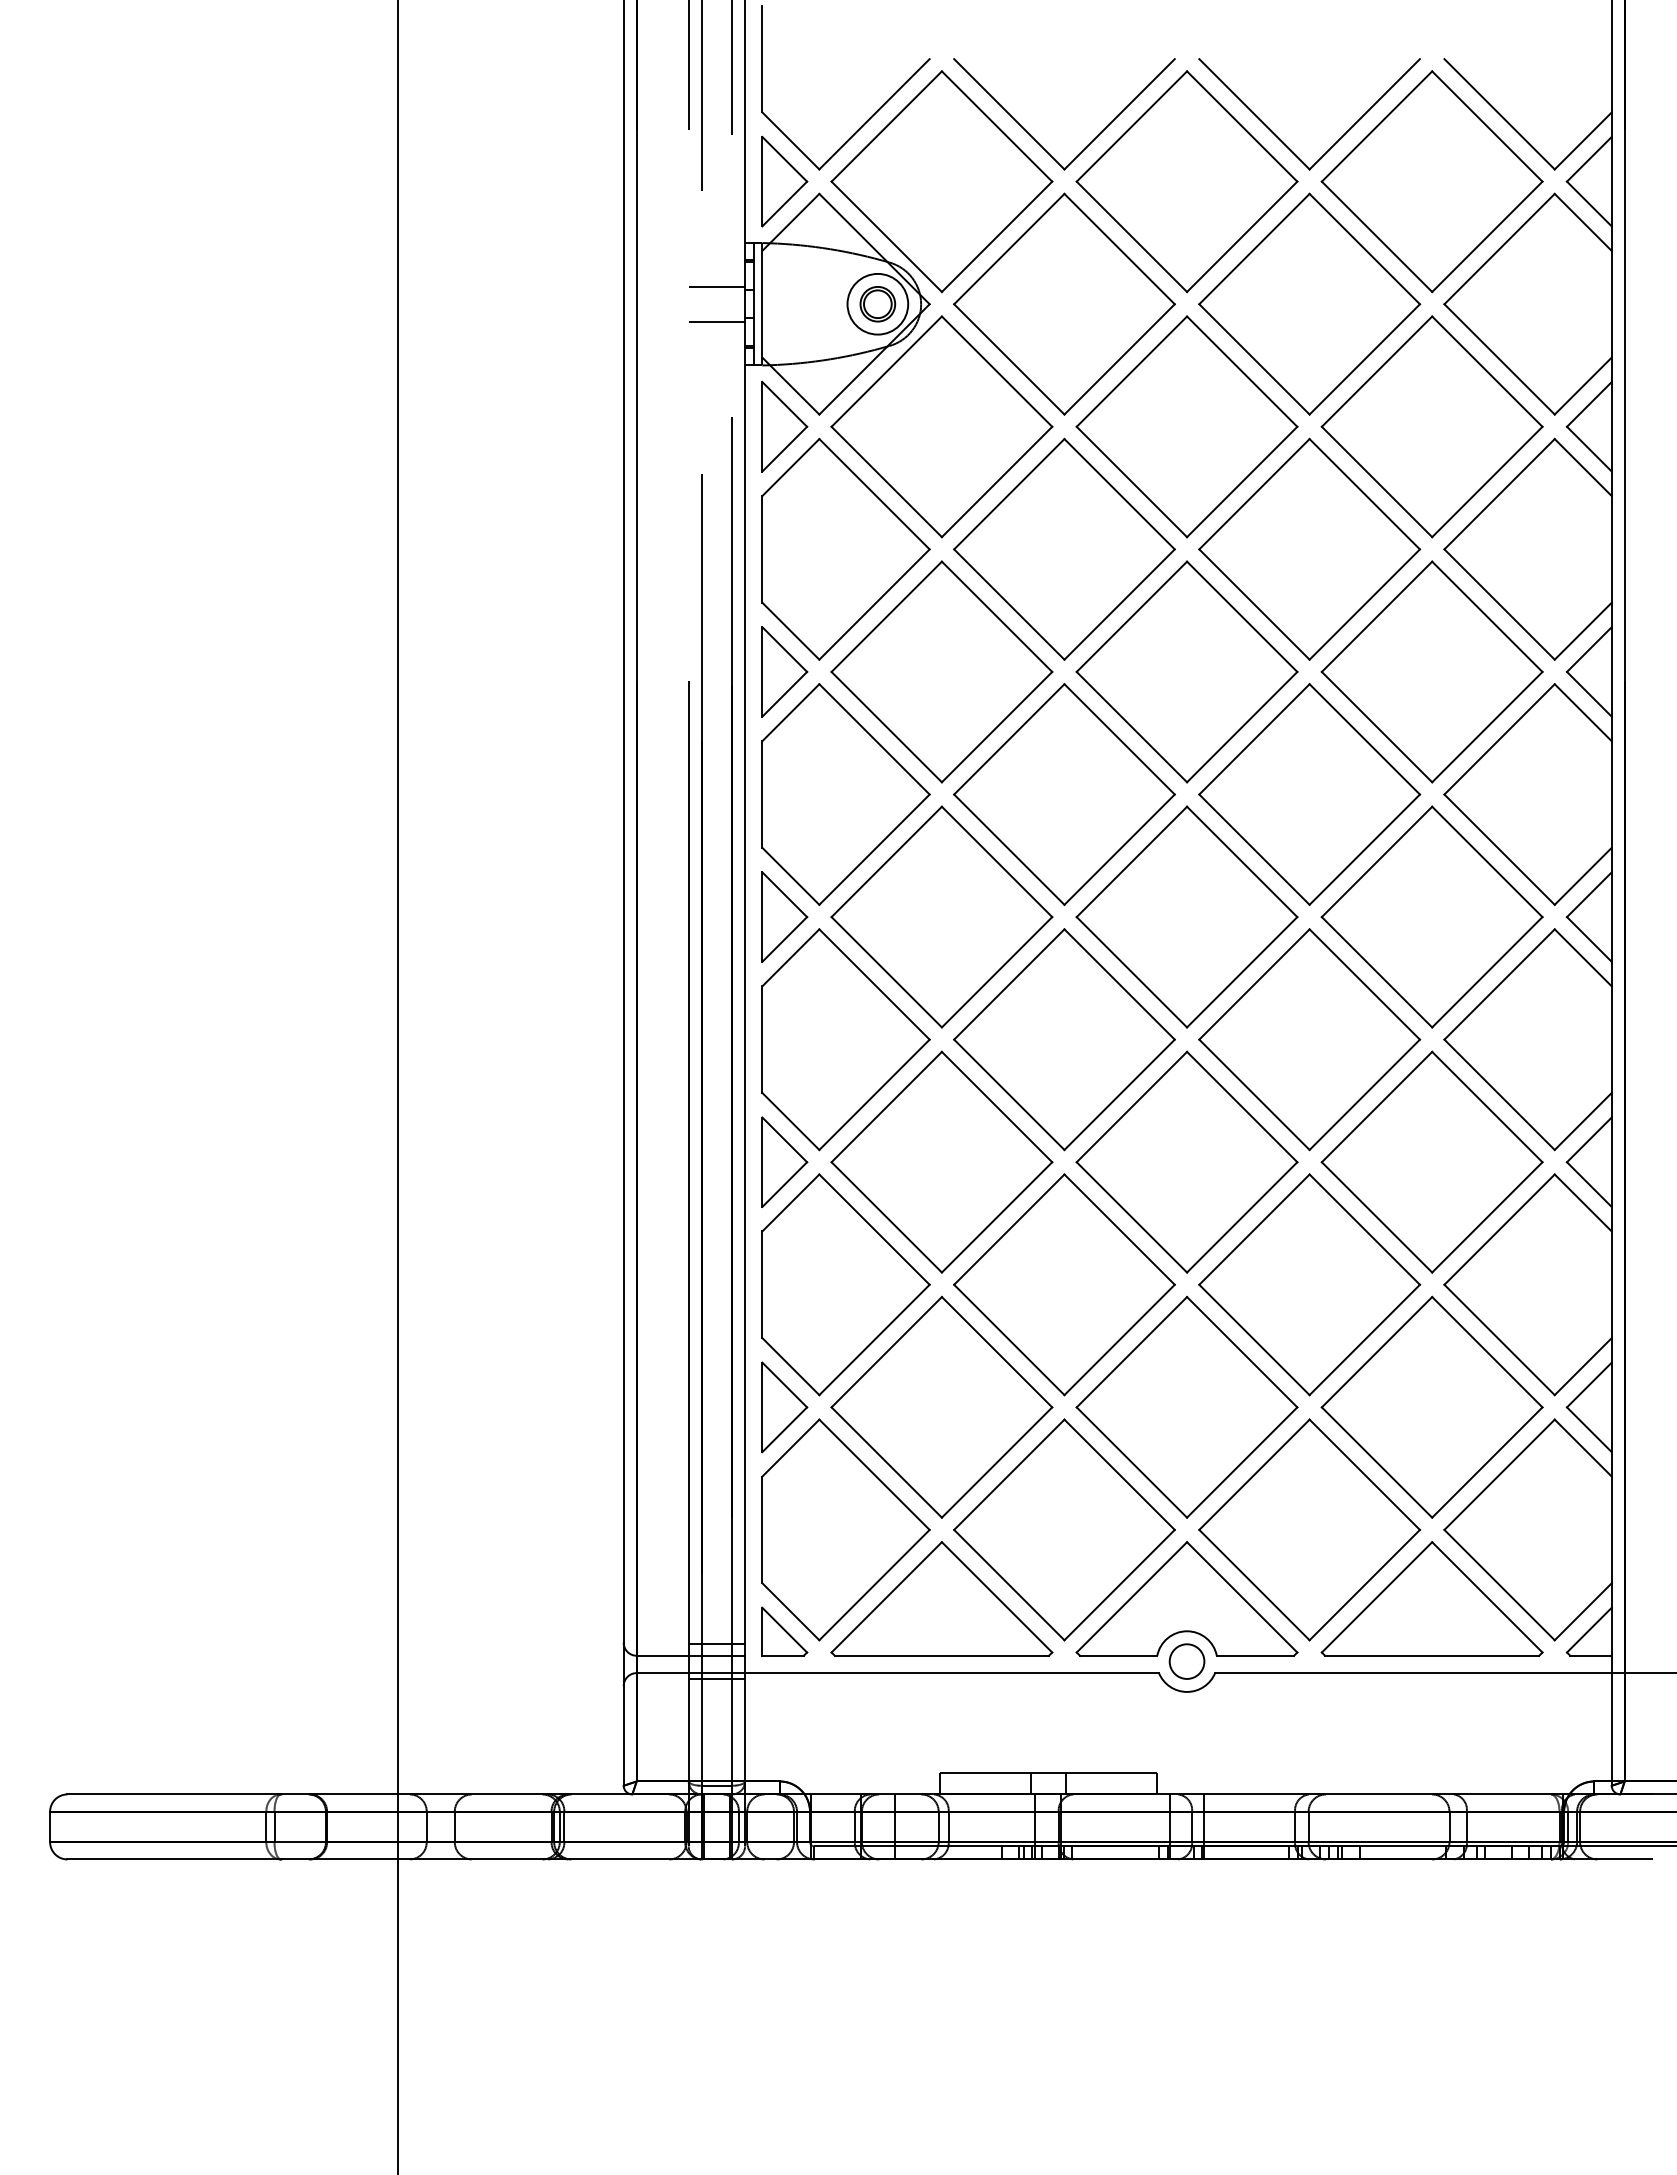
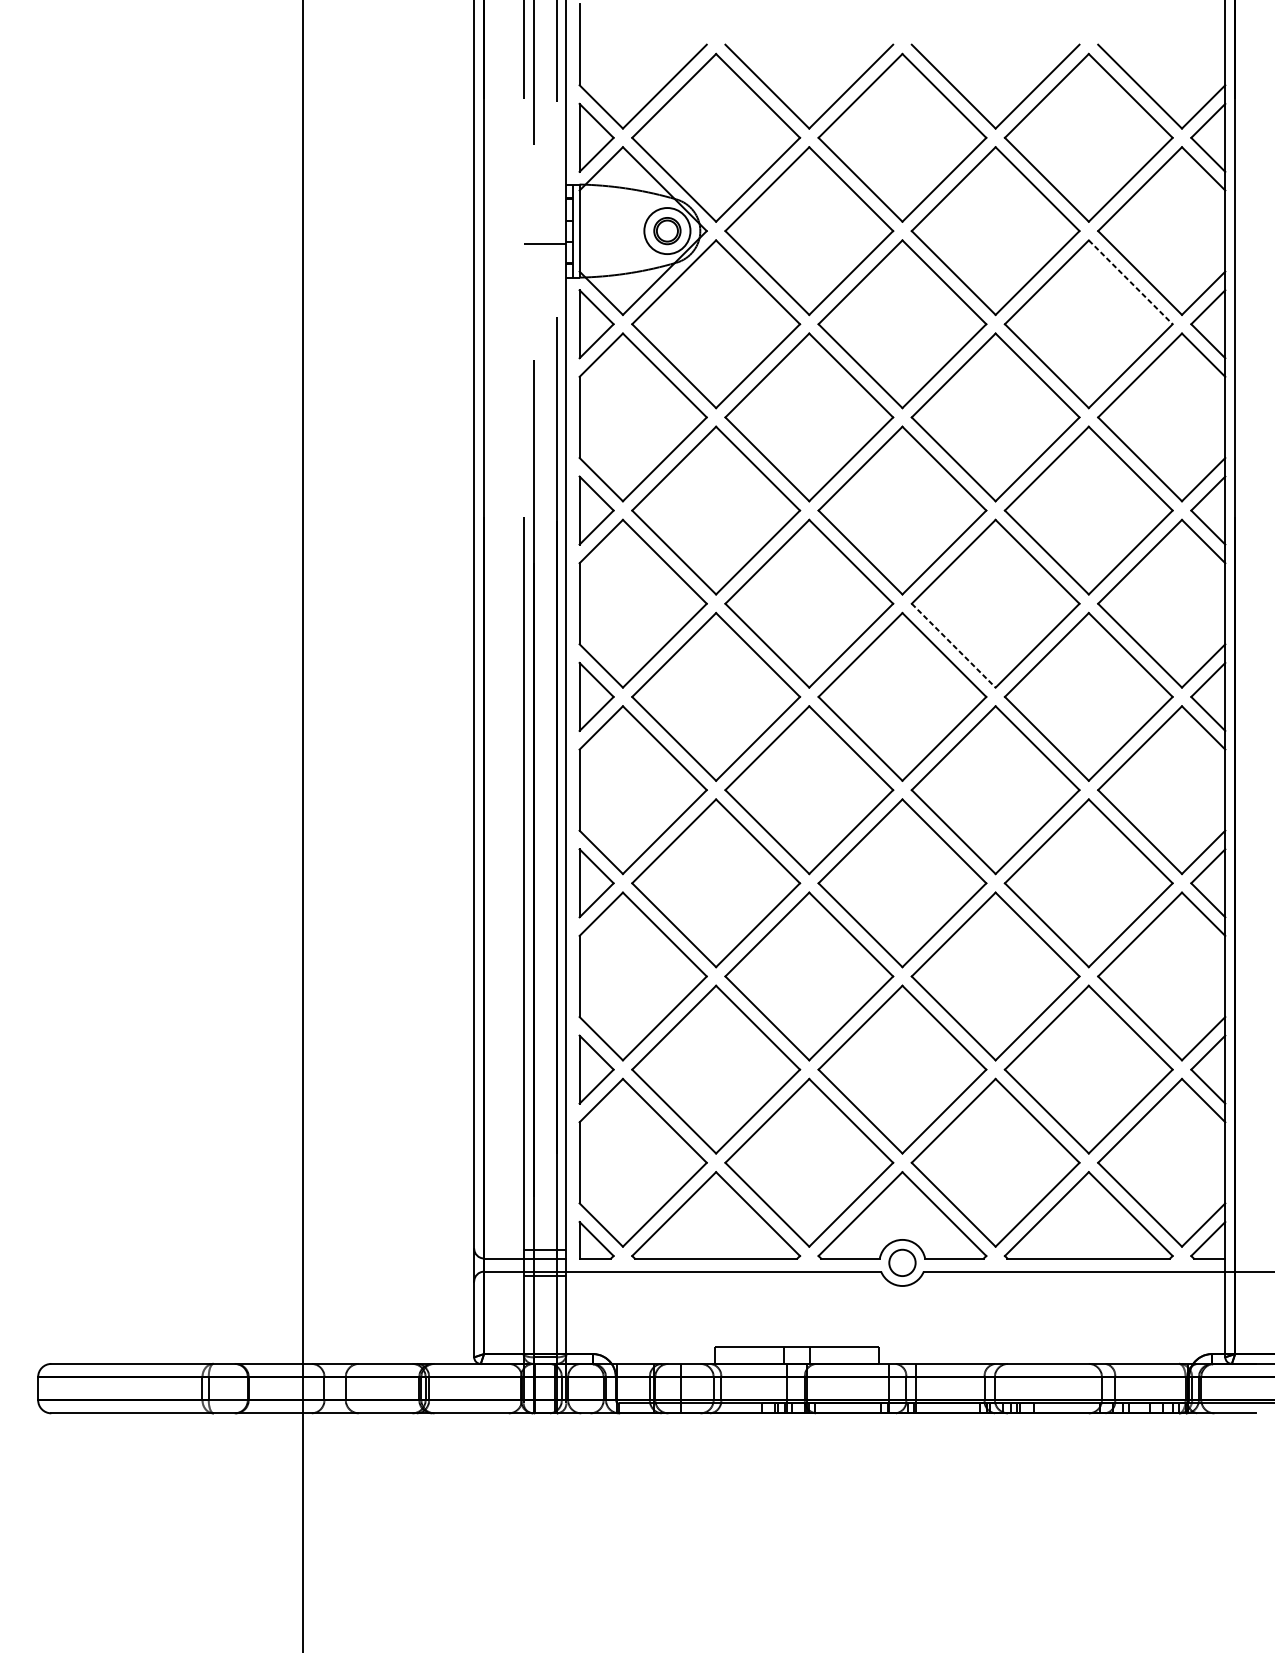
line: (716, 286) -> (544, 217), removed
line: (1487, 371) -> (1130, 282), solid -> dashed
line: (1254, 849) -> (953, 645), solid -> dashed

